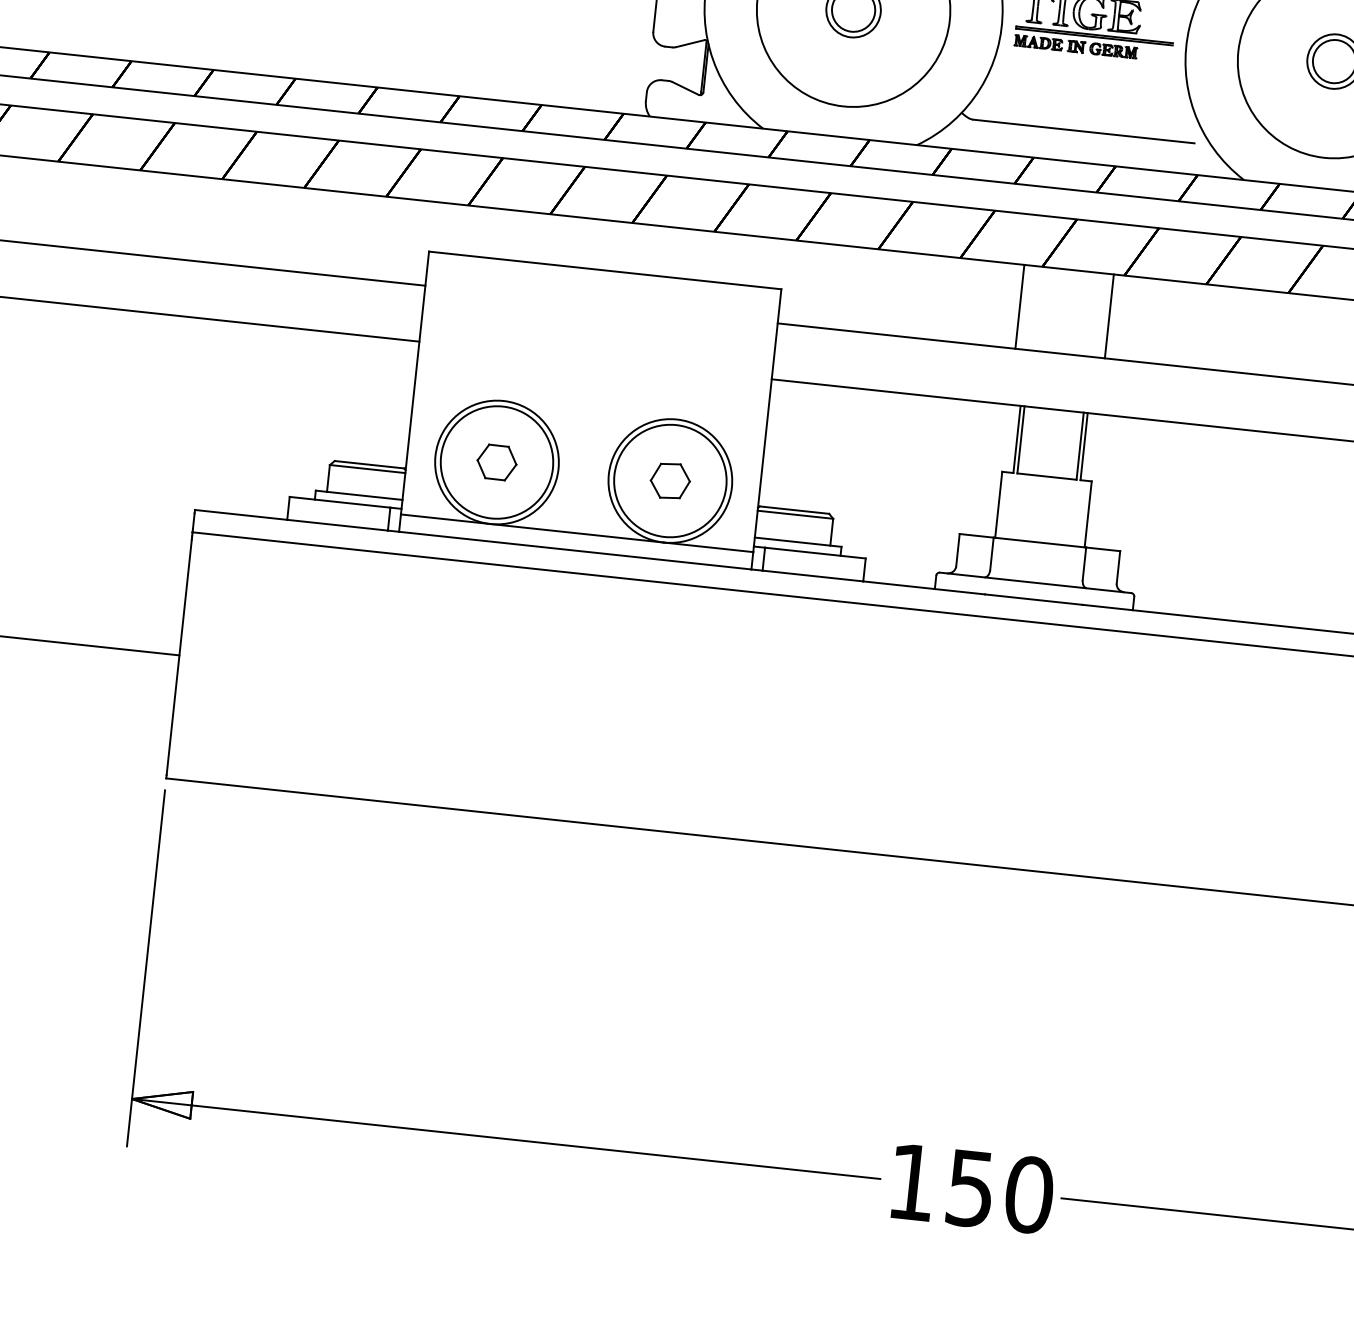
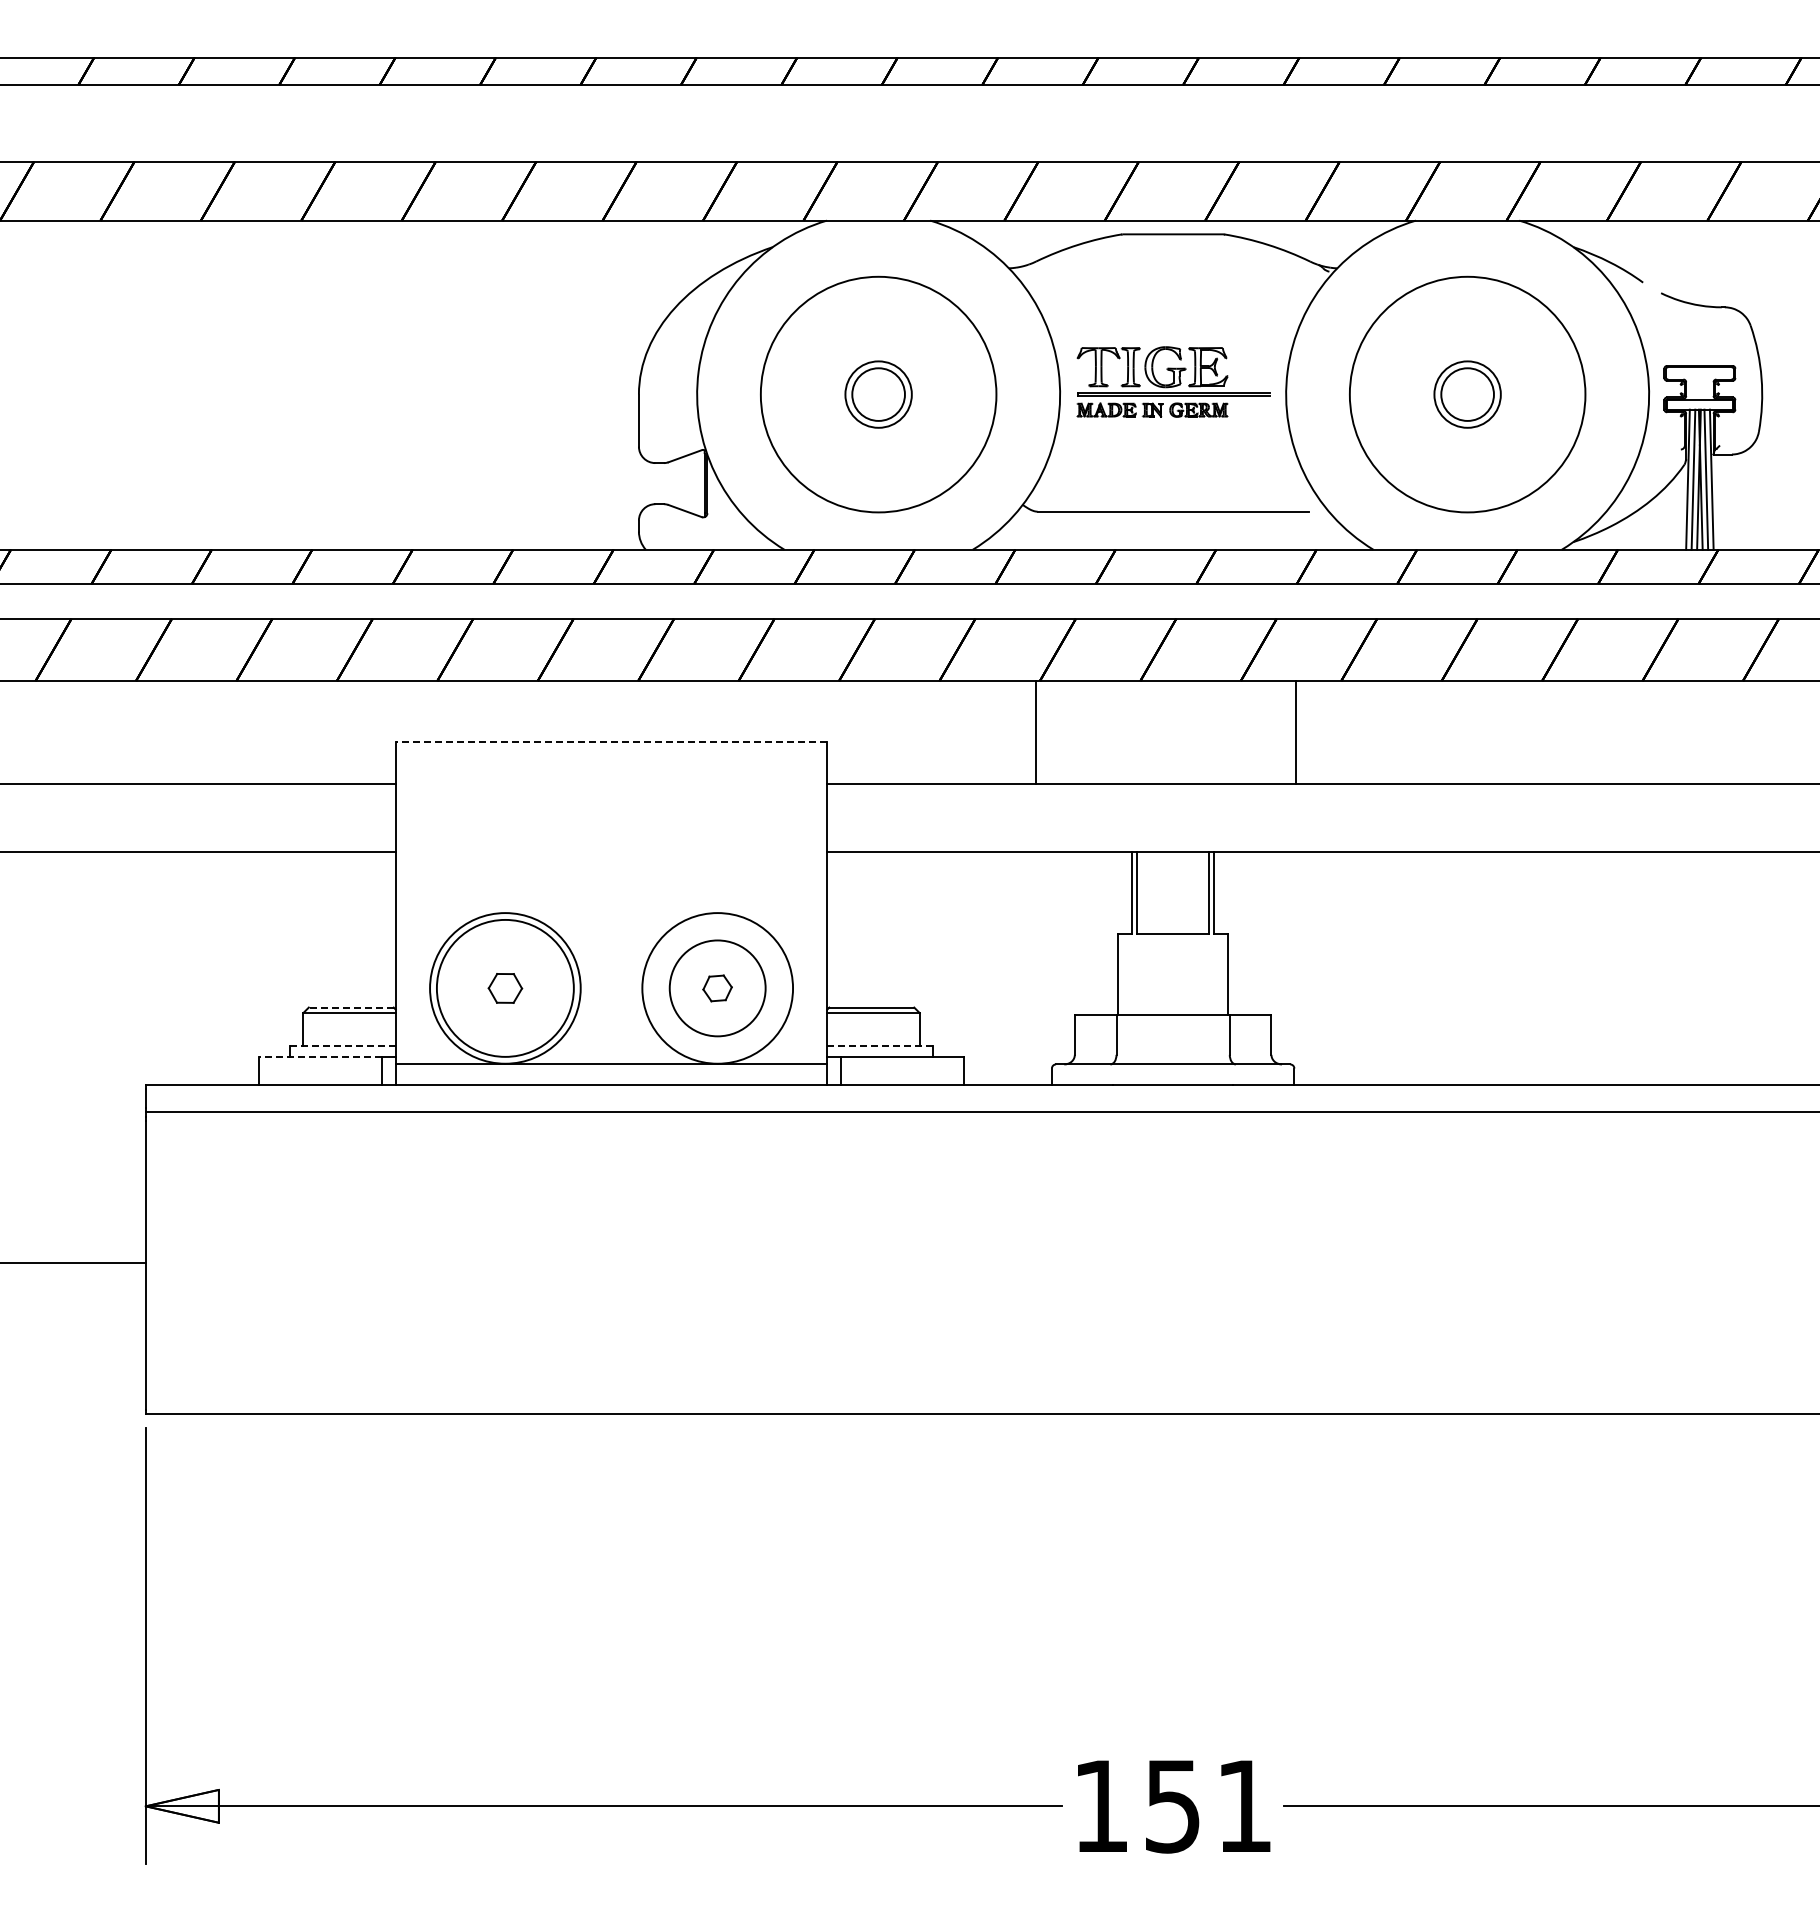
line: (605, 270) -> (611, 741), solid -> dashed
line: (1020, 306) -> (1036, 731), moved
line: (1109, 315) -> (1295, 731), moved
part: (497, 462) -> (505, 988), size x0.7
line: (368, 464) -> (350, 1007), solid -> dashed
circle: (670, 480) -> (717, 987), size x0.7
part: (670, 481) -> (717, 988), size x0.6
line: (359, 495) -> (343, 1045), solid -> dashed
line: (340, 501) -> (320, 1056), solid -> dashed
line: (797, 541) -> (879, 1045), solid -> dashed
text: (1029, 1195) -> (1244, 1806), 150 -> 151

